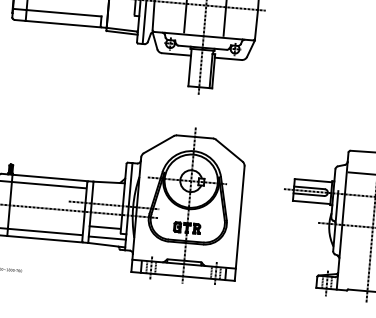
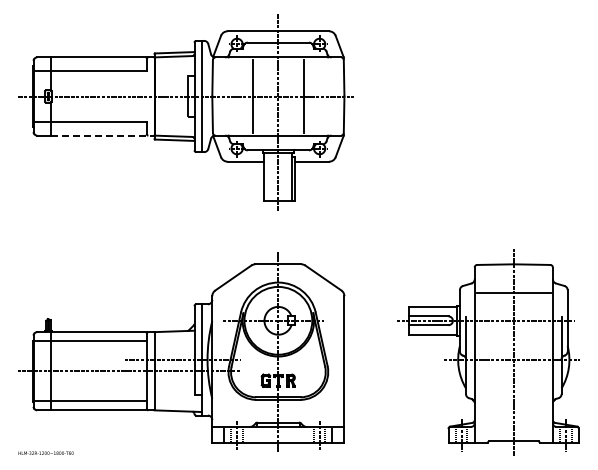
line: (65, 24) -> (102, 135), solid -> dashed
line: (104, 227) -> (173, 389), removed
line: (106, 238) -> (177, 402), removed

